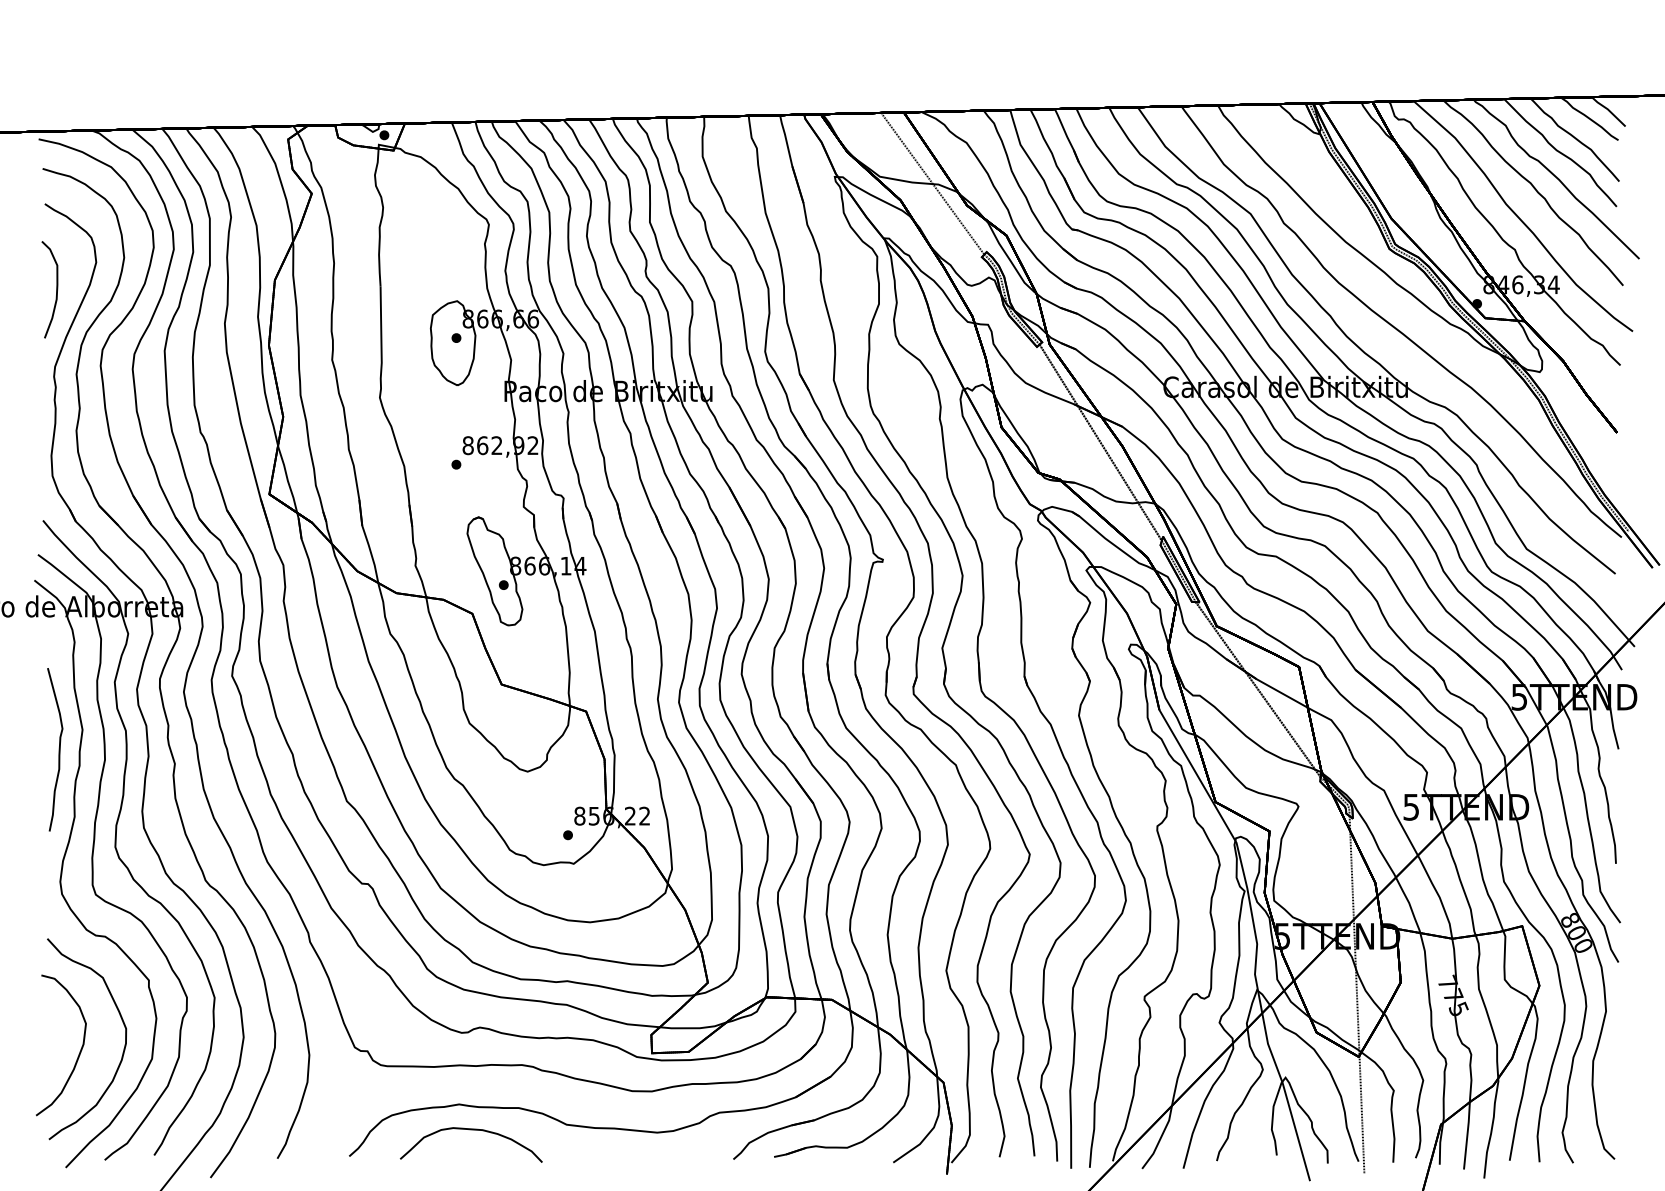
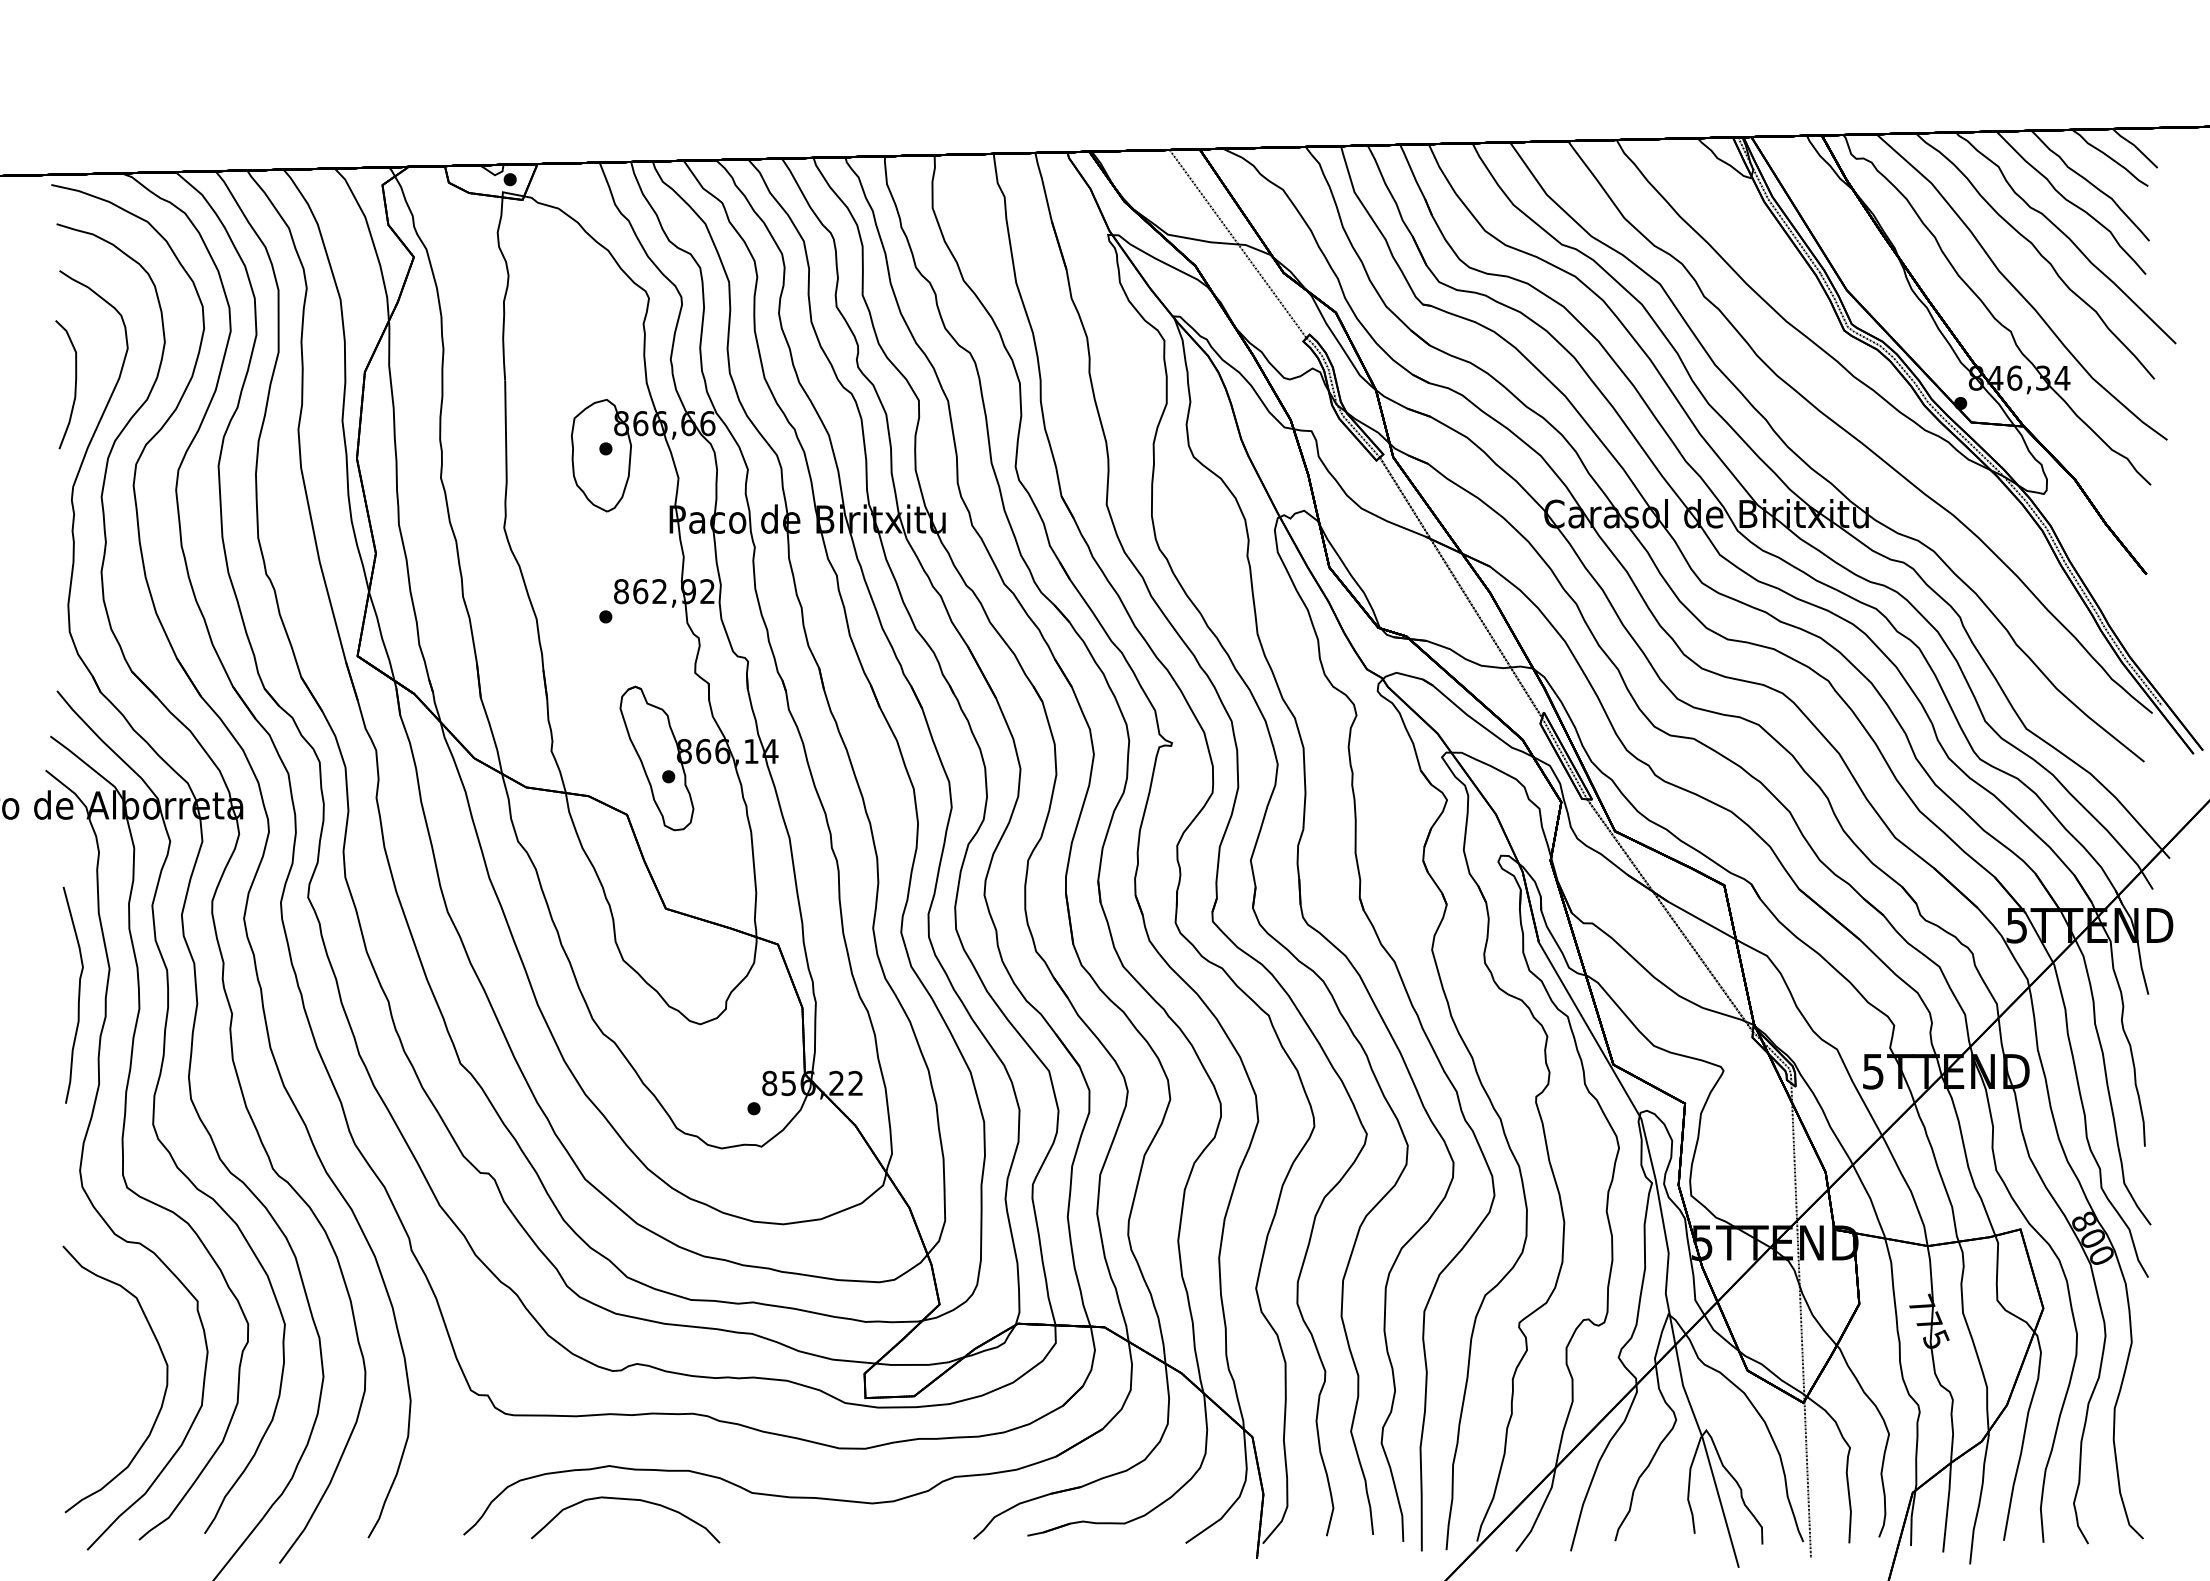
part: (78, 1054) -> (104, 1399), removed

